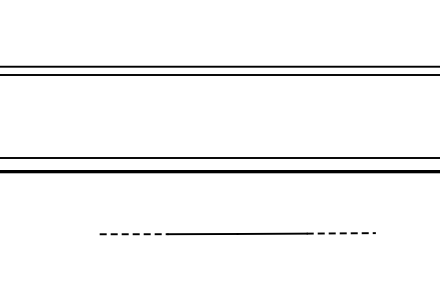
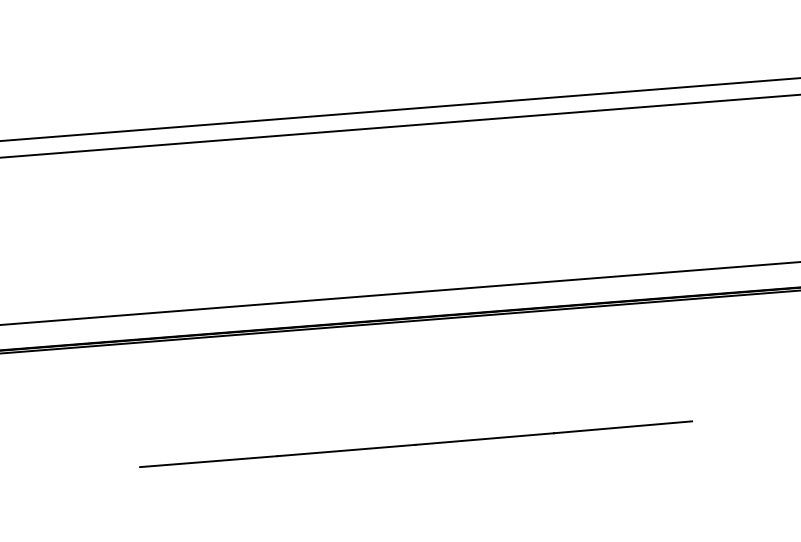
line: (341, 233) -> (623, 427), dashed -> solid
line: (134, 234) -> (209, 462), dashed -> solid

